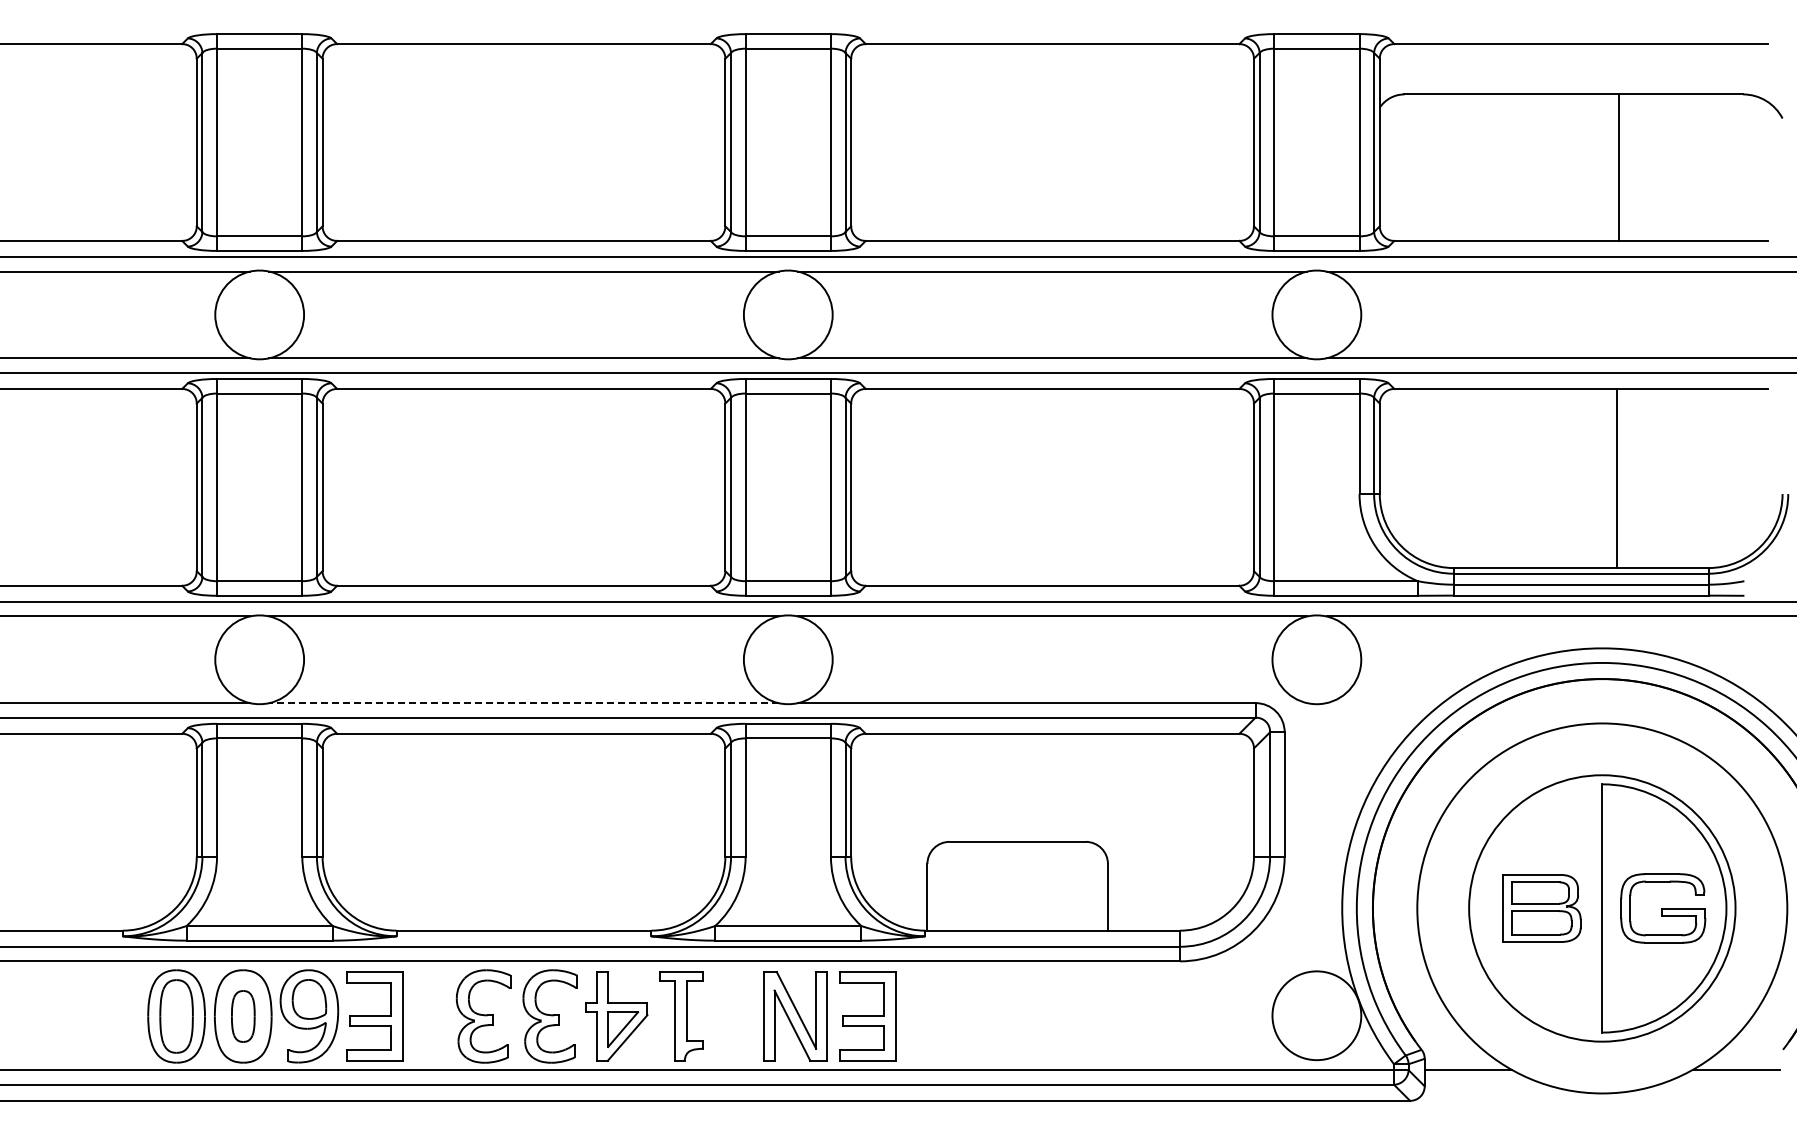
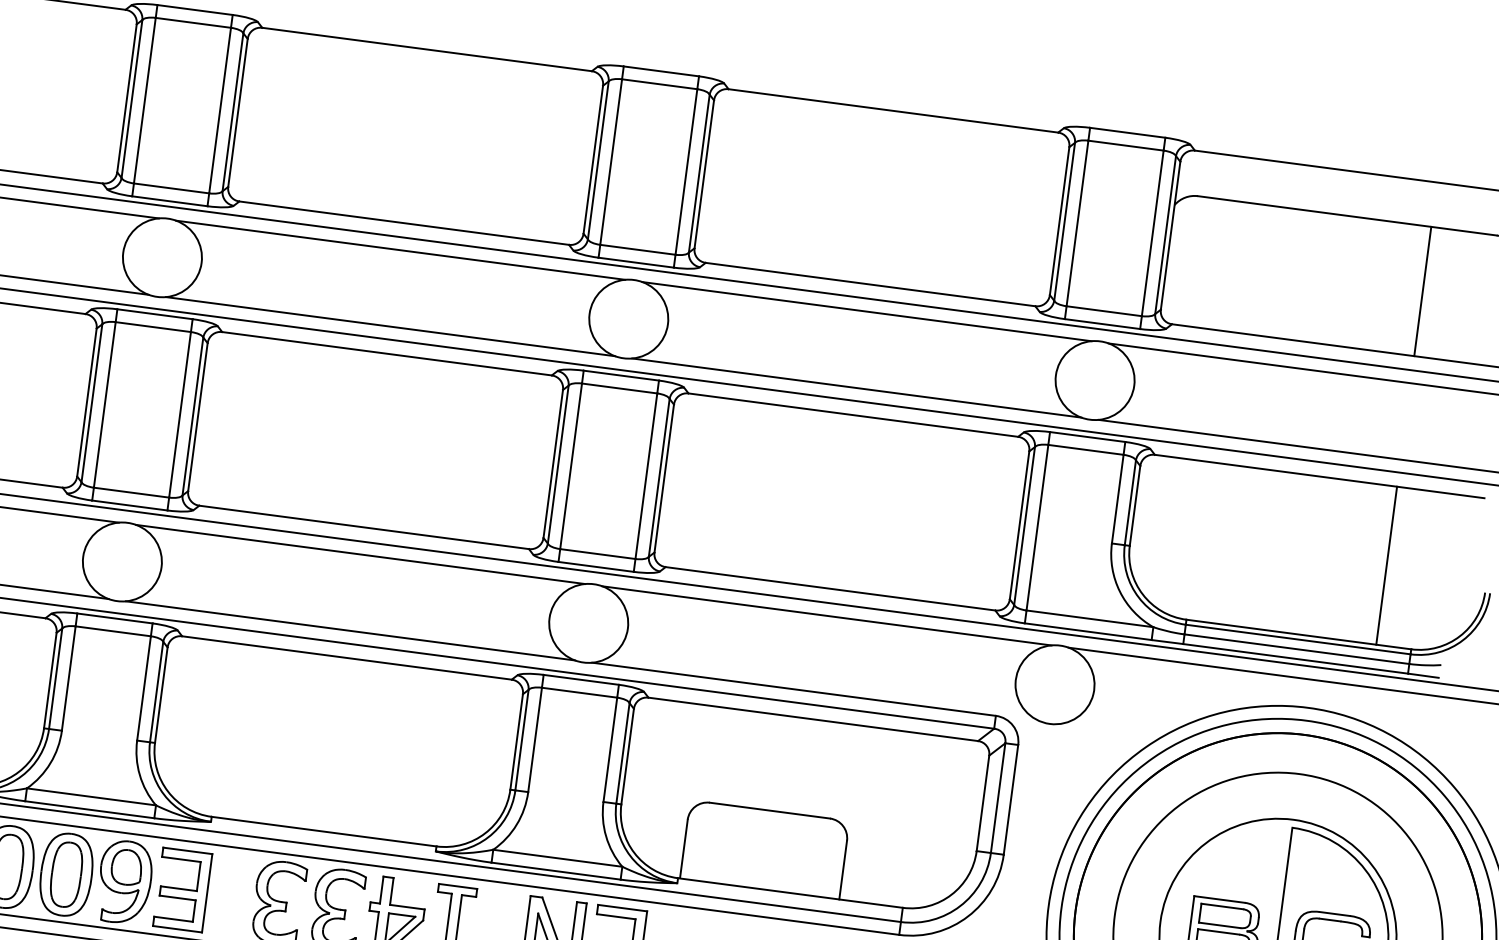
line: (1618, 167) -> (1422, 291), moved
line: (1616, 478) -> (1386, 565), moved
line: (523, 703) -> (350, 631), dashed -> solid
part: (243, 1016) -> (66, 874), size x1.43

